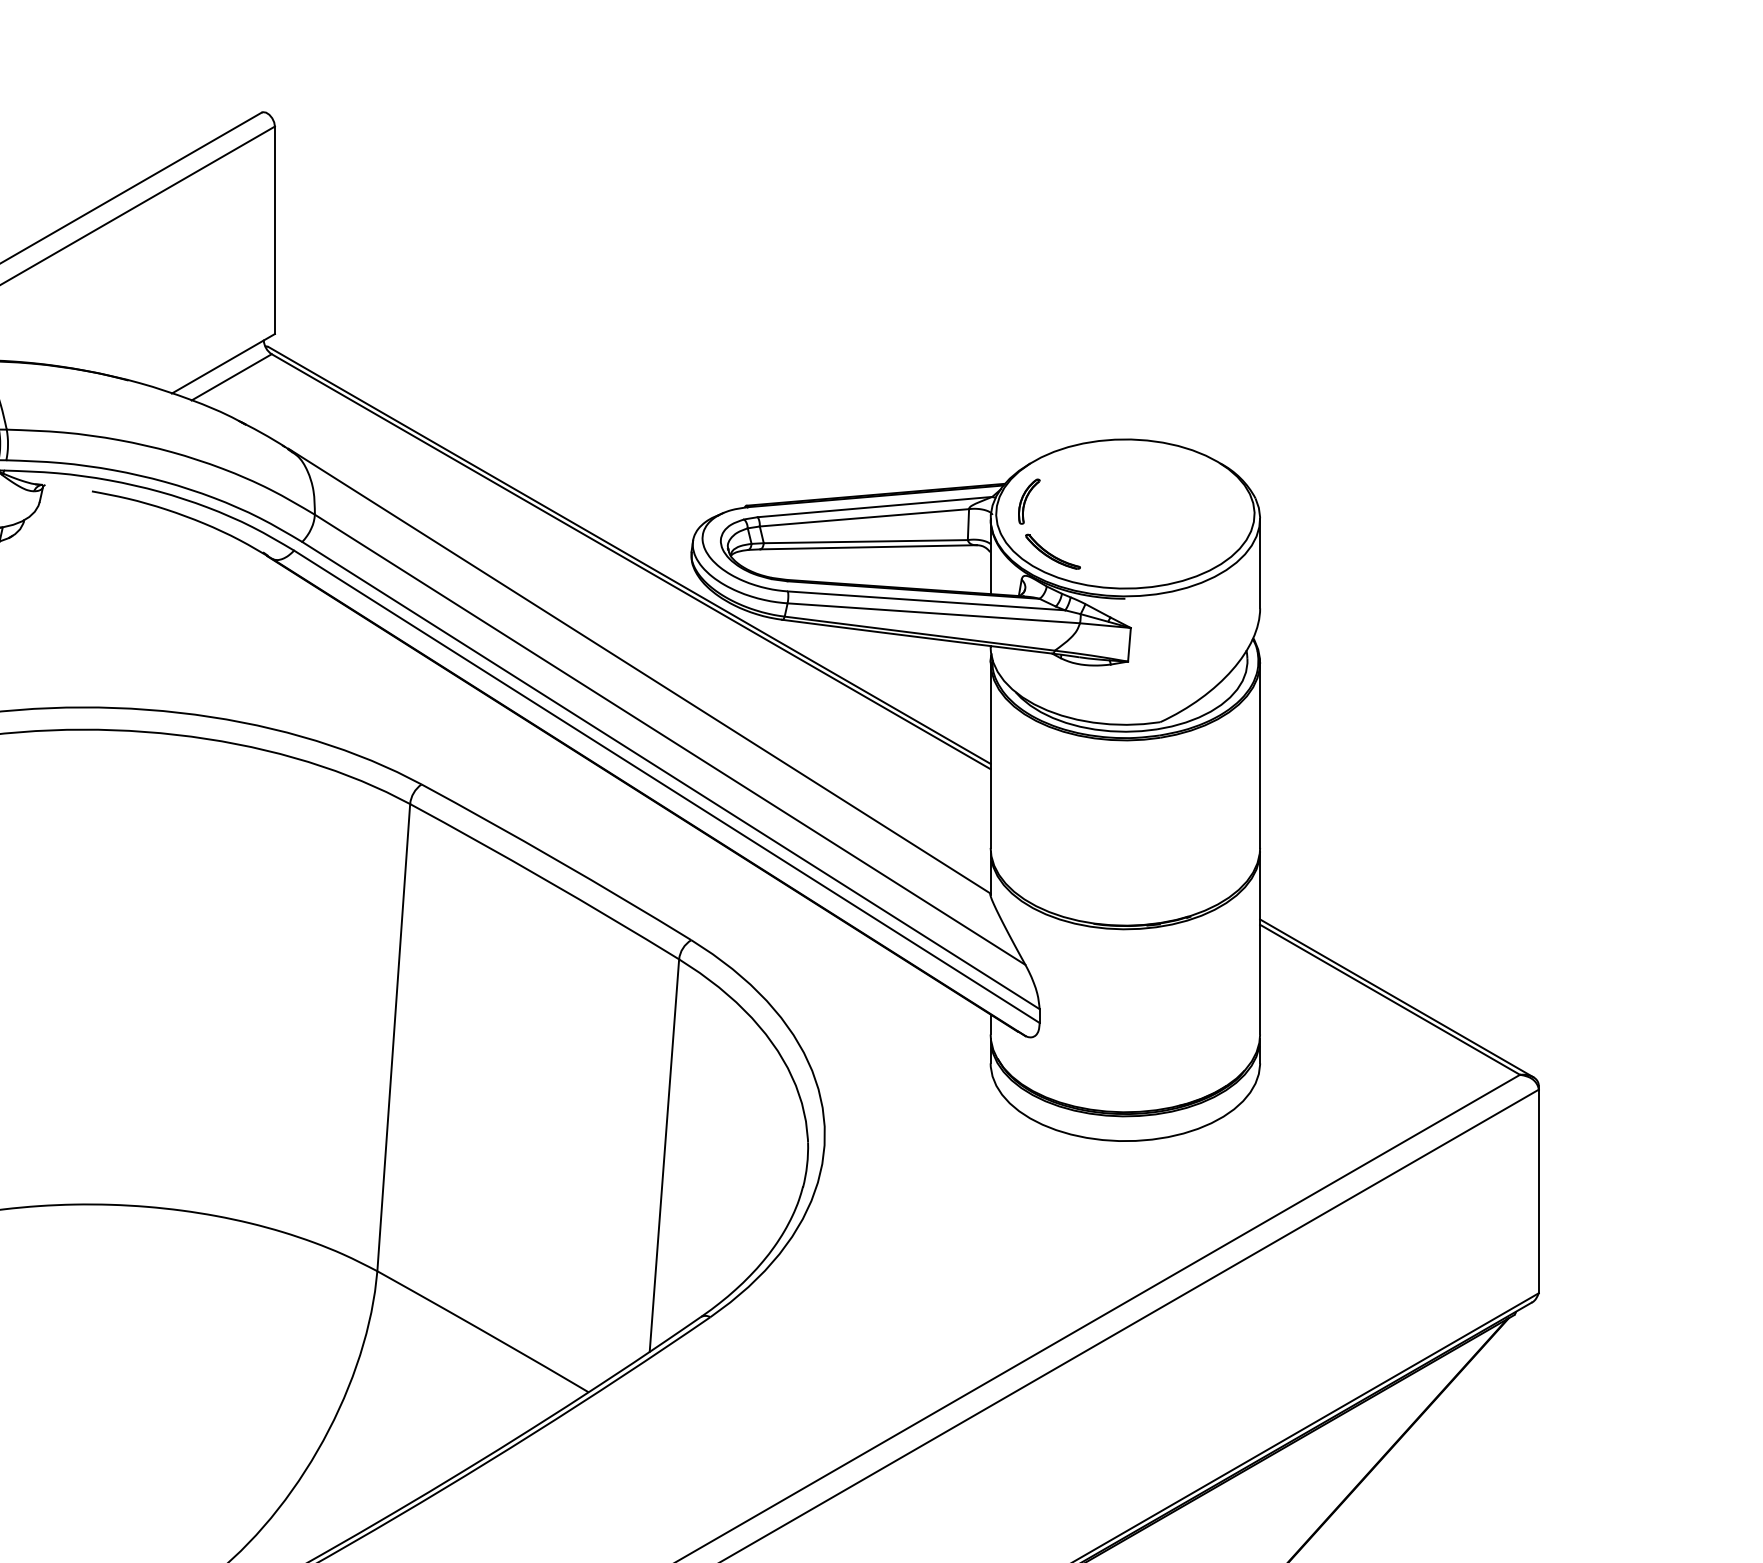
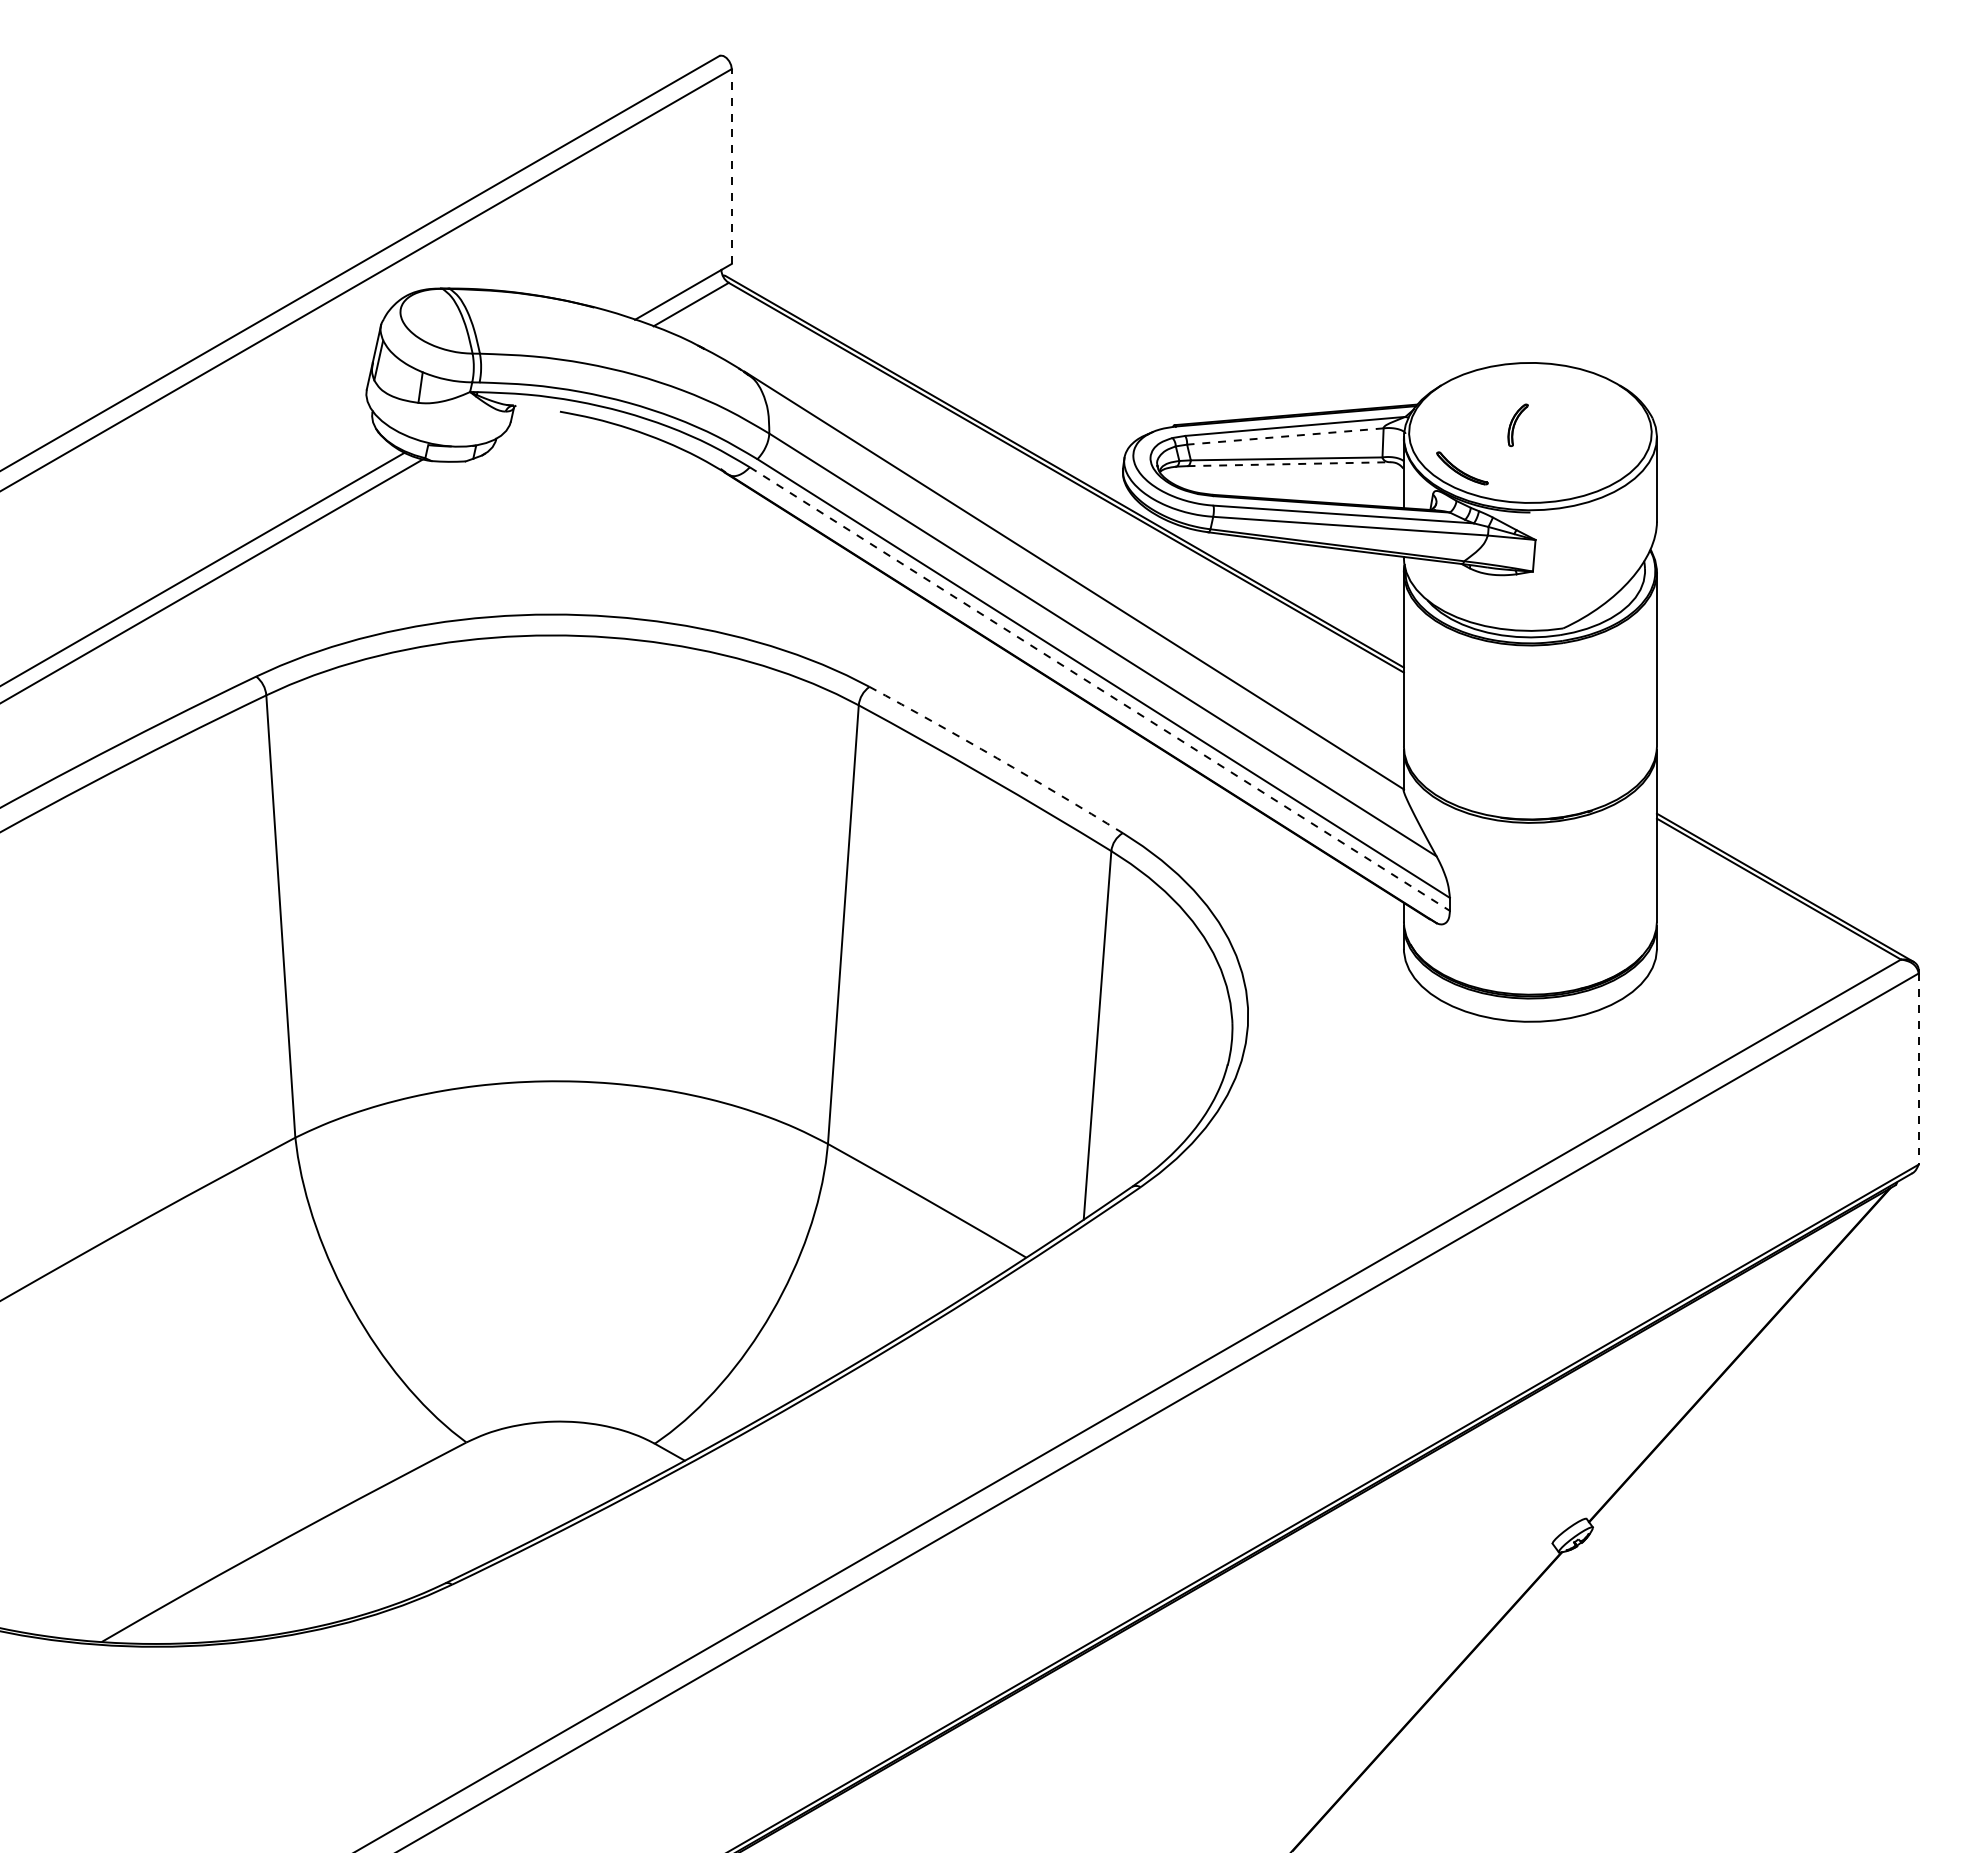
line: (274, 230) -> (731, 166), solid -> dashed
part: (1028, 500) -> (1517, 424), moved
line: (864, 517) -> (1285, 436), solid -> dashed
line: (868, 547) -> (1289, 464), solid -> dashed
line: (667, 787) -> (1100, 689), solid -> dashed
arc: (557, 860) -> (997, 758), solid -> dashed
line: (1538, 1191) -> (1918, 1069), solid -> dashed

